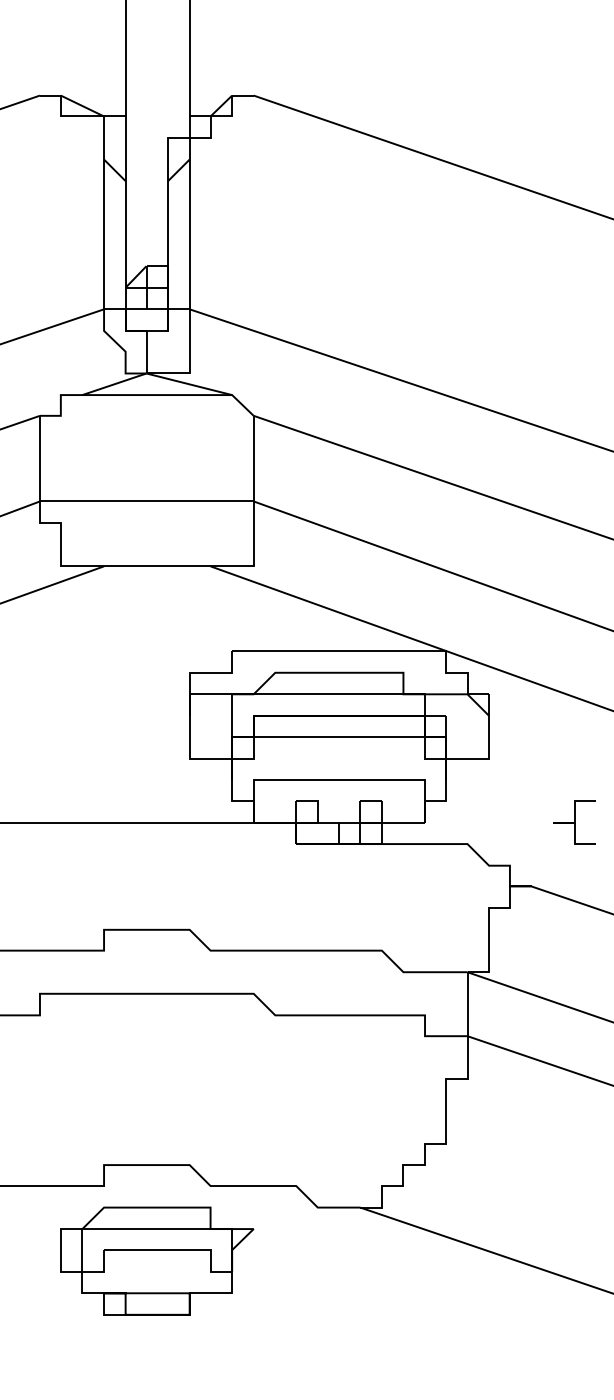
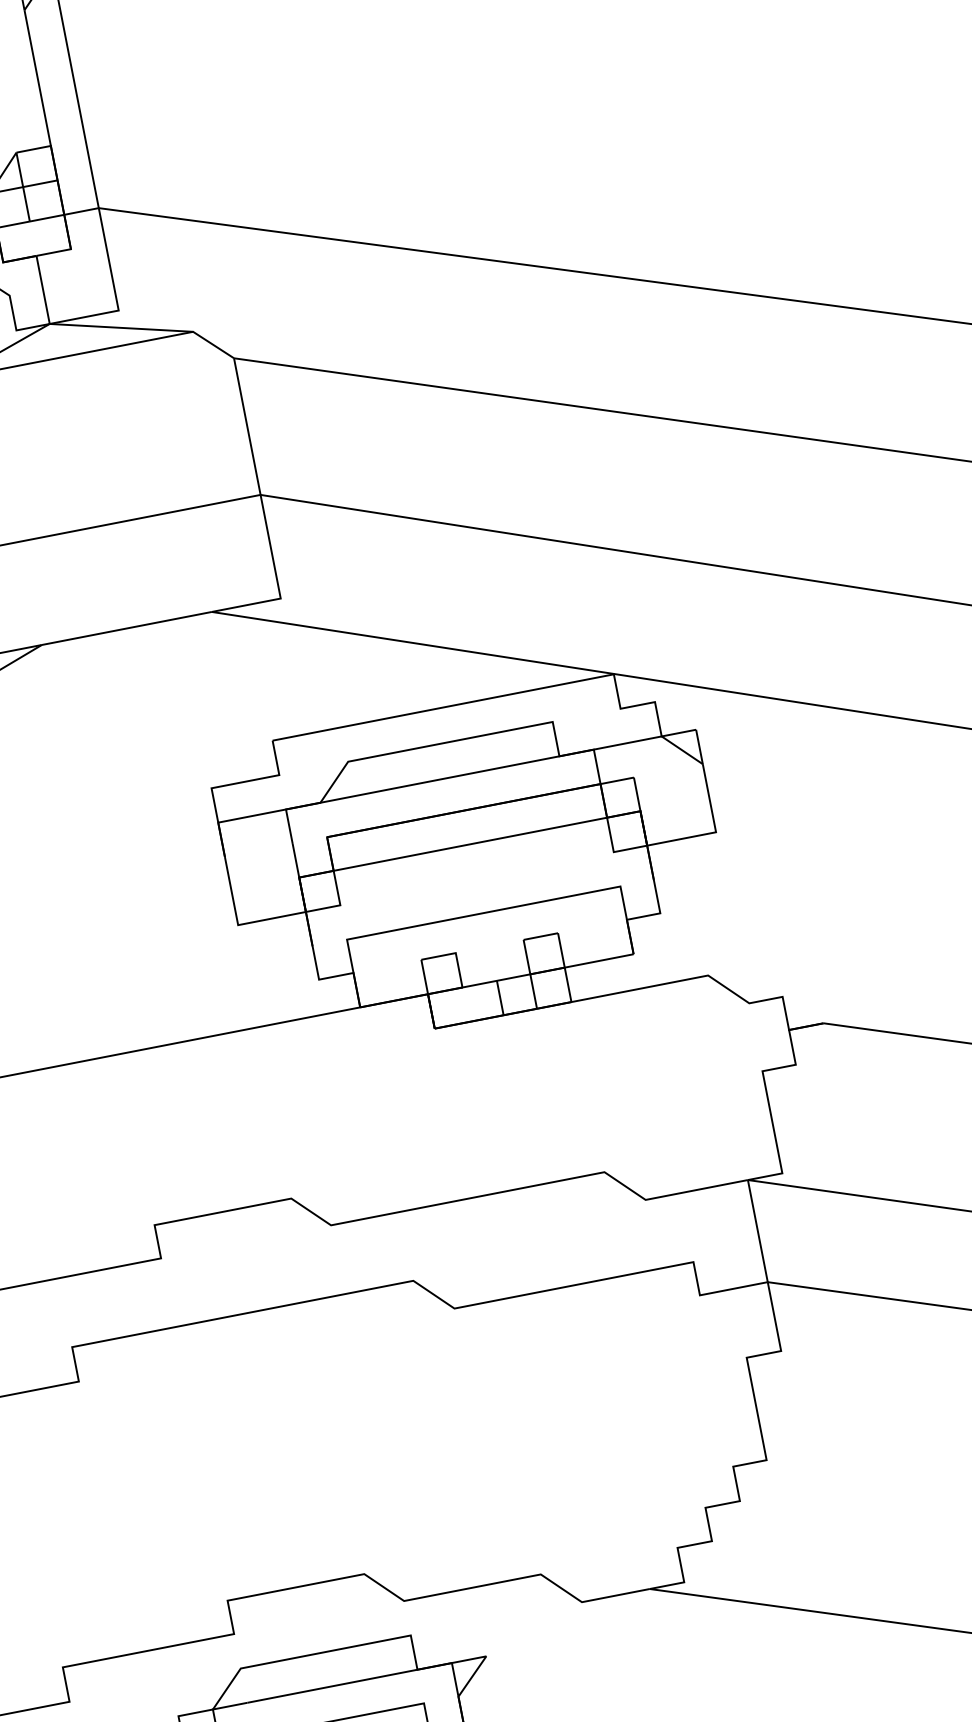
curve: (574, 822) -> (872, 907), removed

